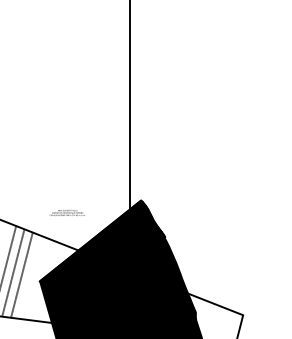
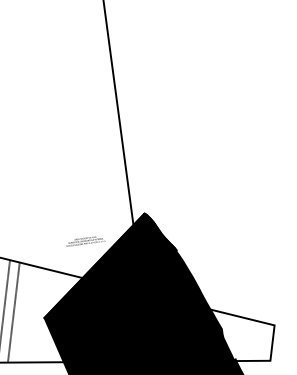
text: (66, 212) -> (84, 240), moved
line: (21, 274) -> (23, 313), removed

